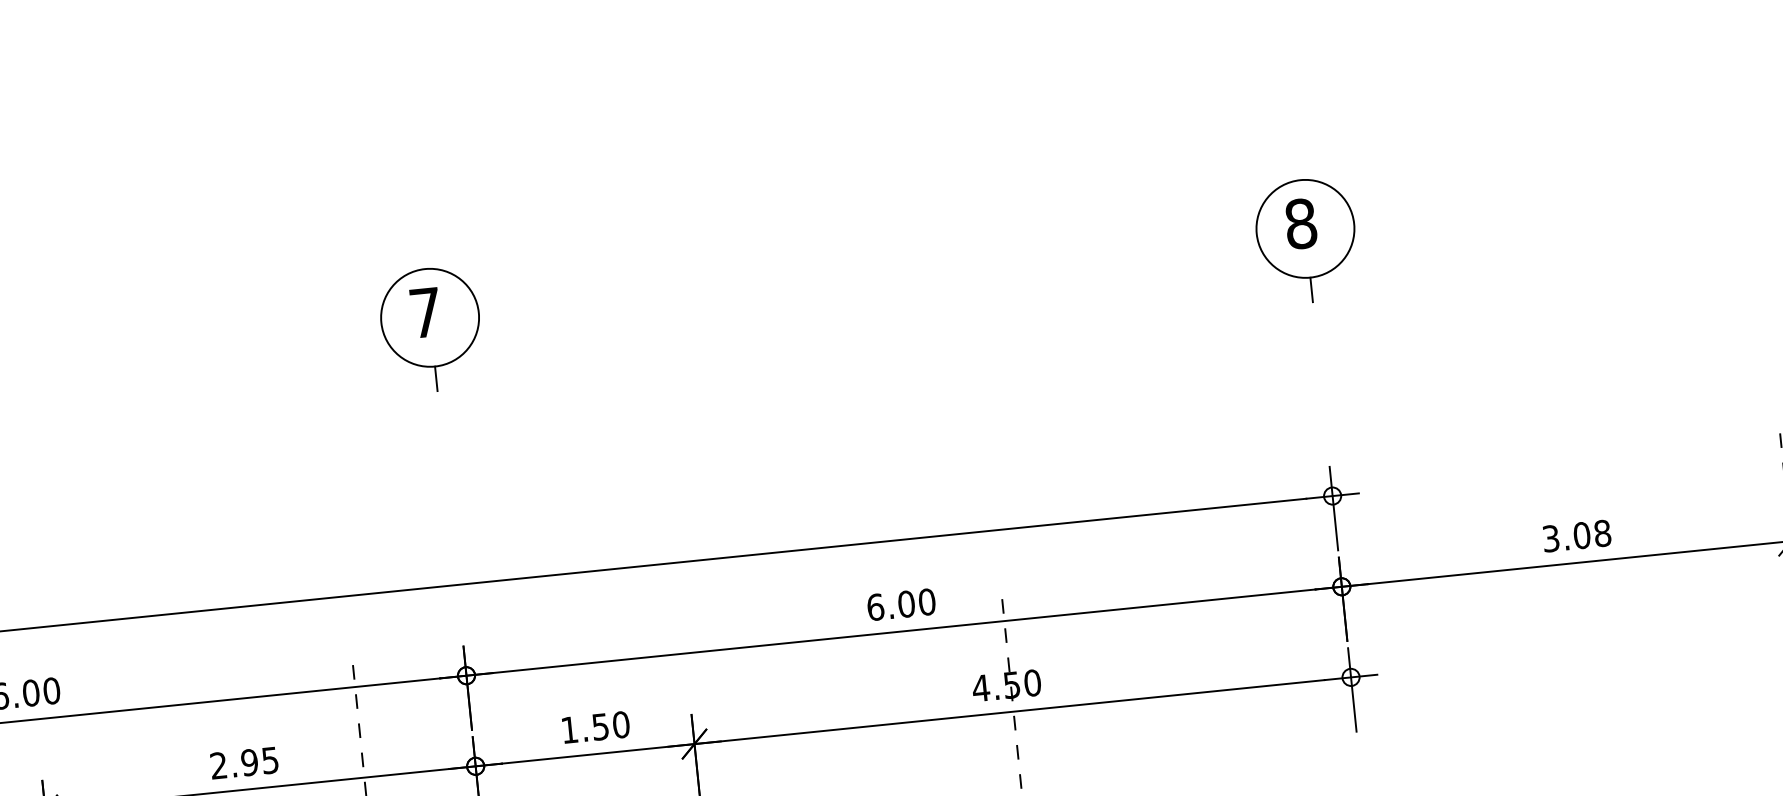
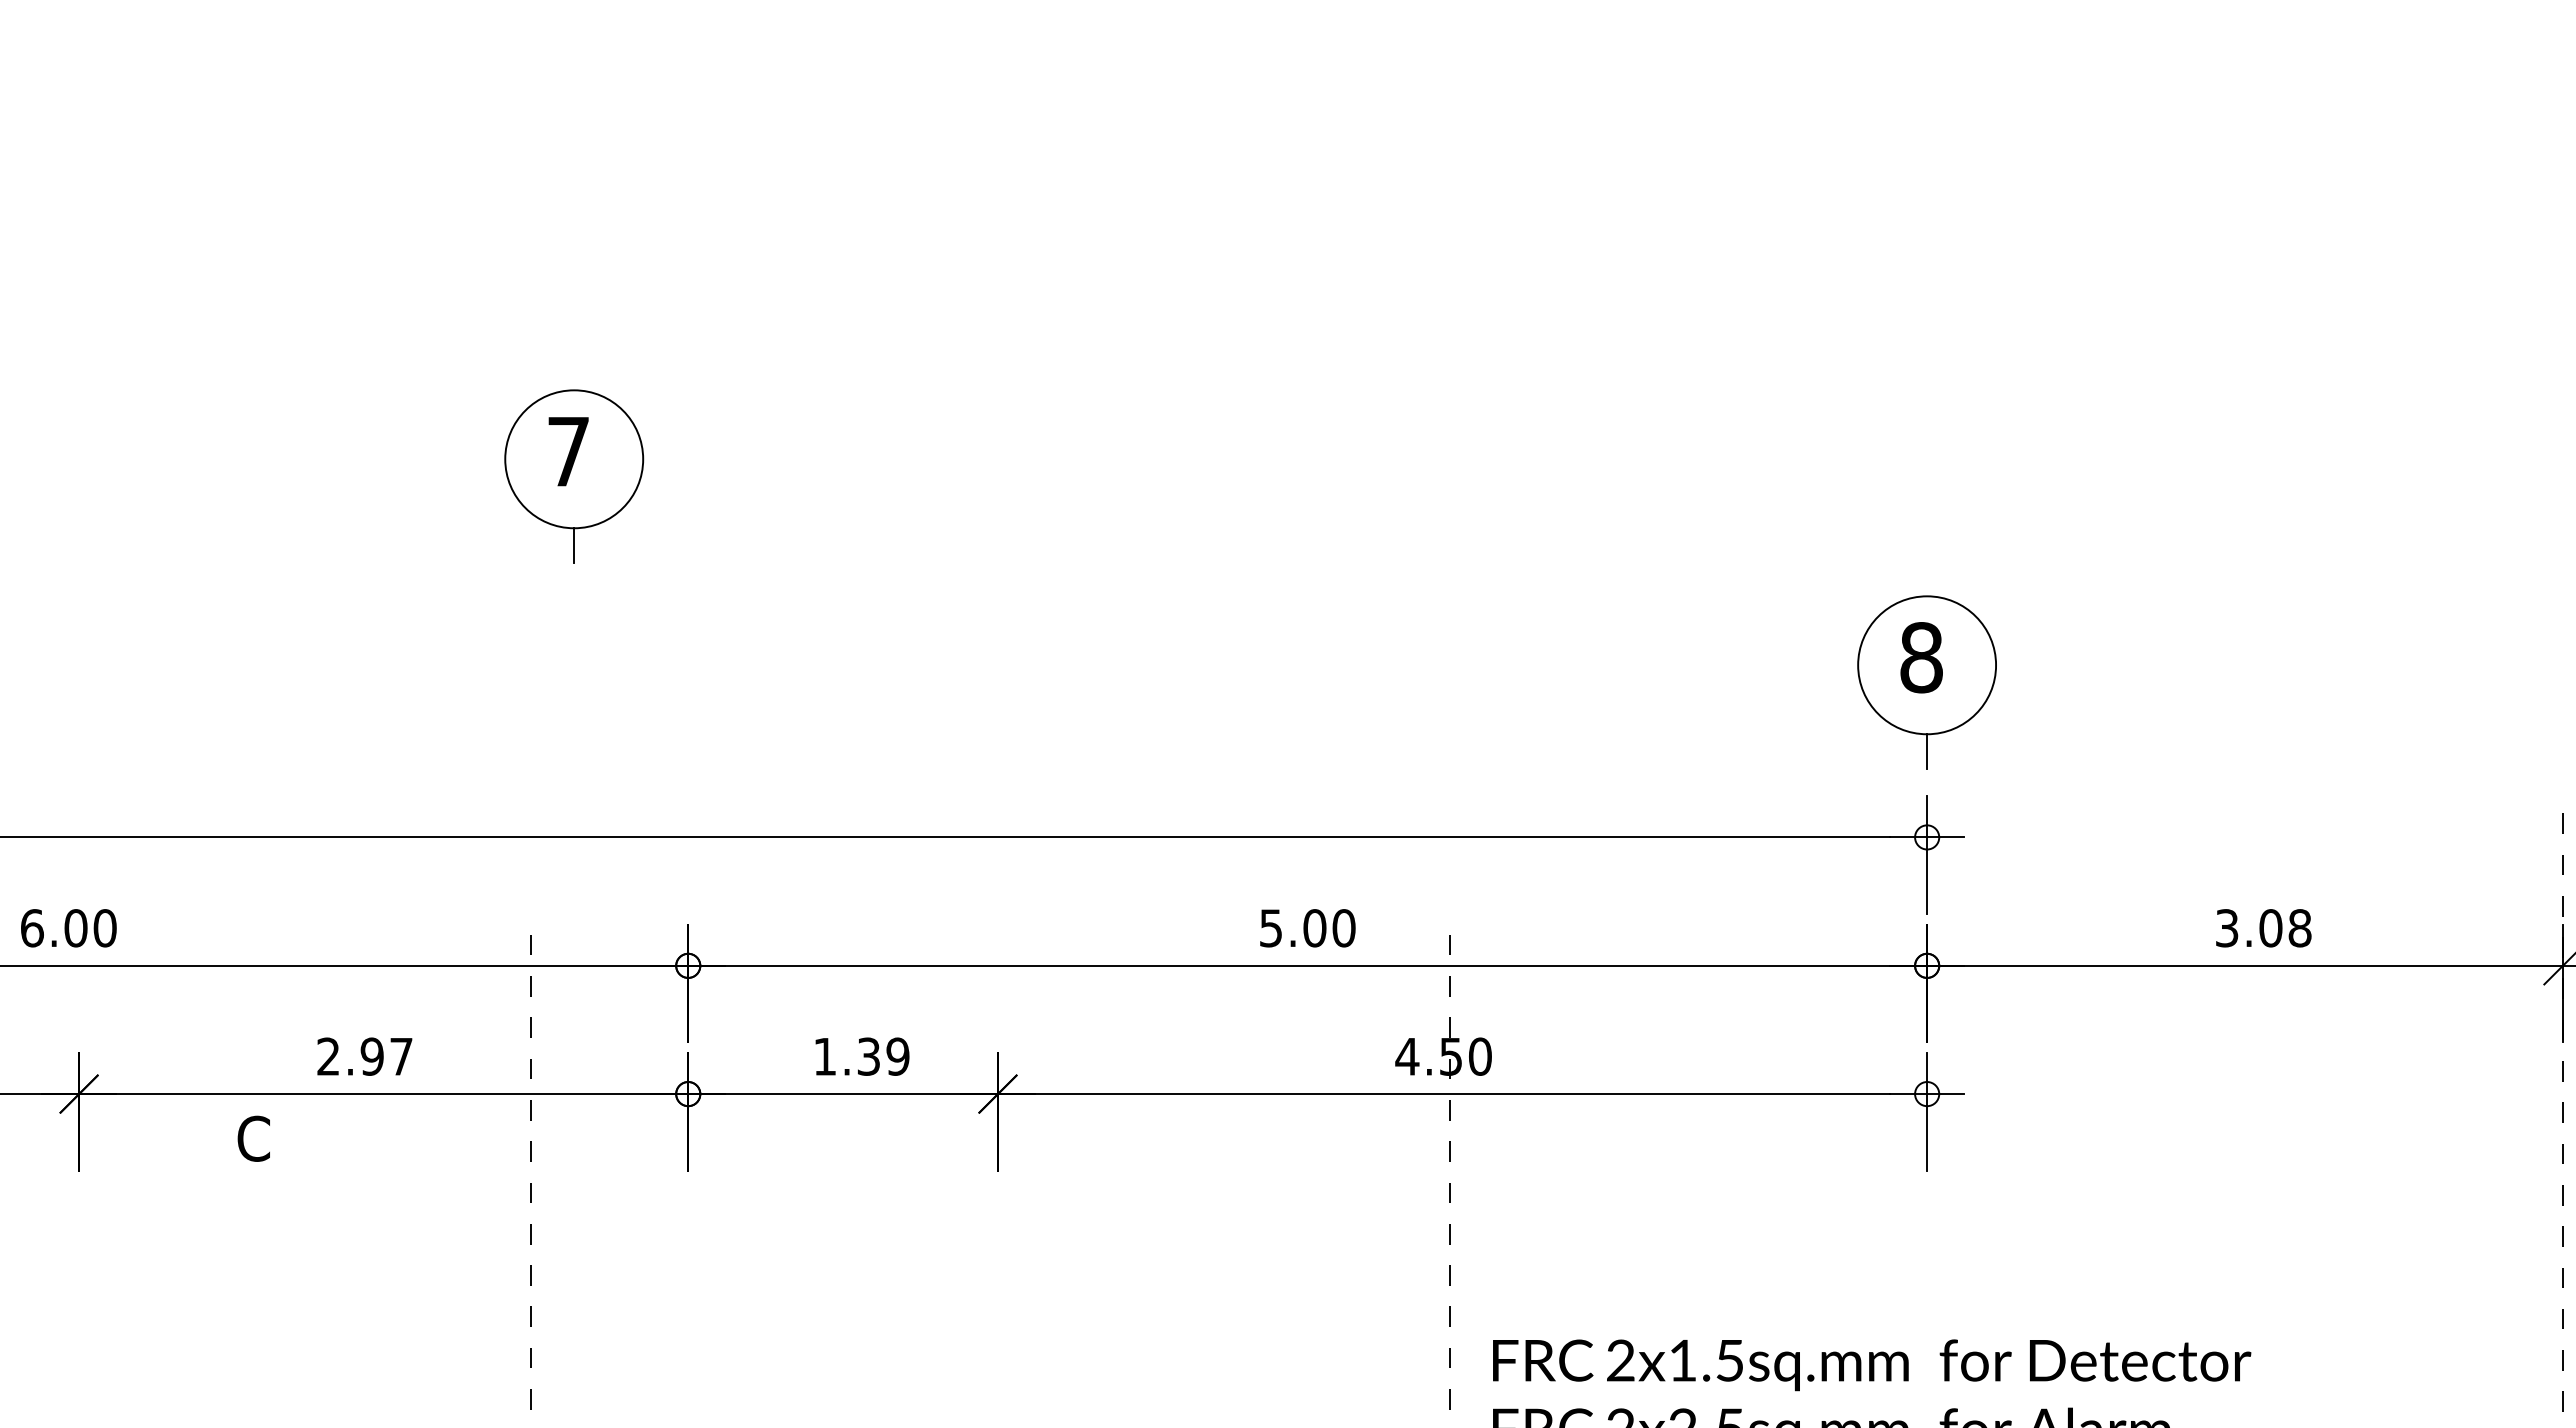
part: (1306, 241) -> (1926, 682), moved
part: (431, 329) -> (574, 476), moved
text: (875, 607) -> (1270, 928), 6.00 -> 5.00
text: (610, 725) -> (883, 1056), 1.50 -> 1.39
text: (270, 760) -> (401, 1056), 2.95 -> 2.97

